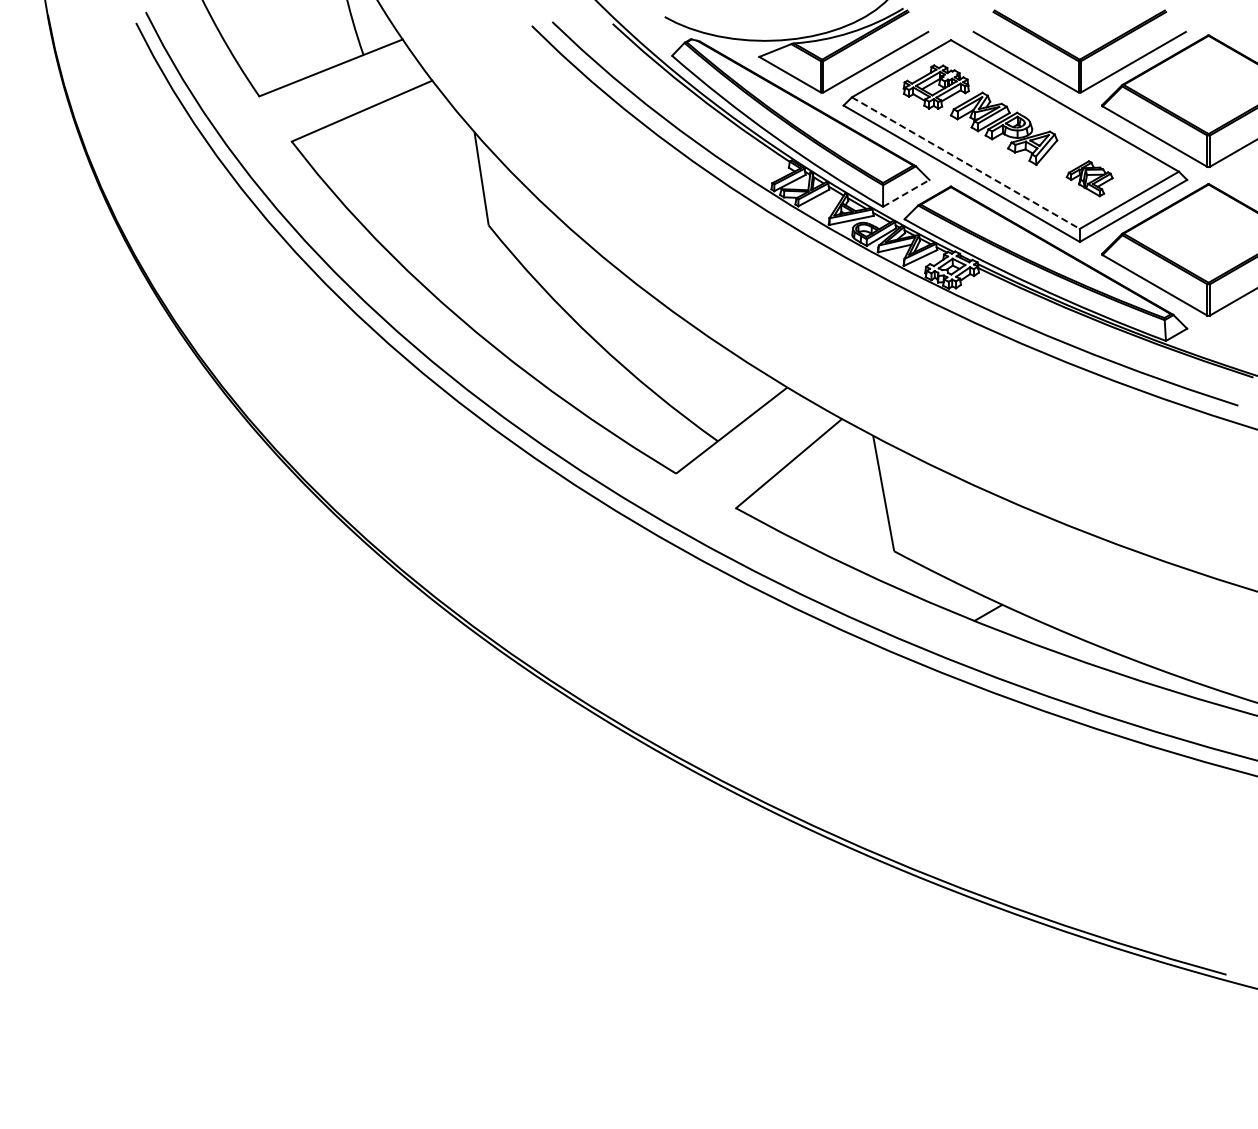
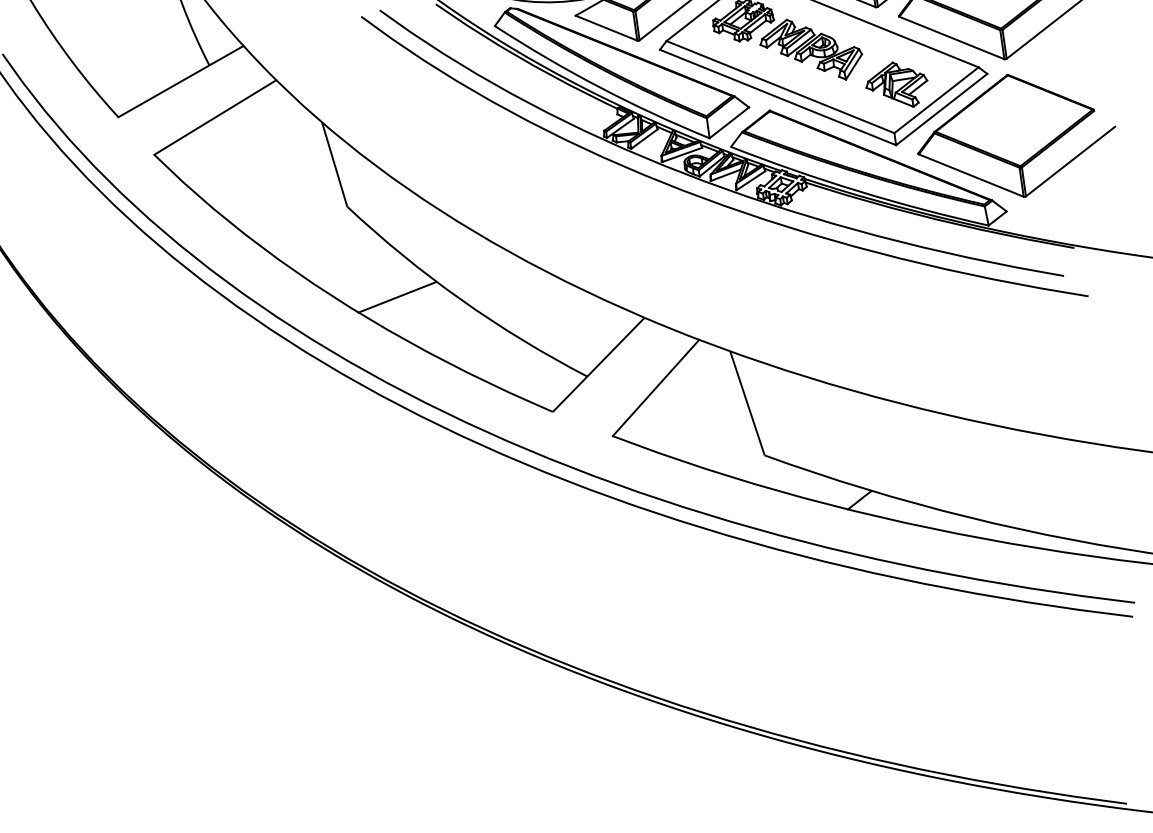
line: (965, 163) -> (780, 87), dashed -> solid
part: (1089, 178) -> (896, 85), size x1.43
line: (906, 193) -> (729, 122), dashed -> solid
line: (528, 328) -> (397, 296), added

